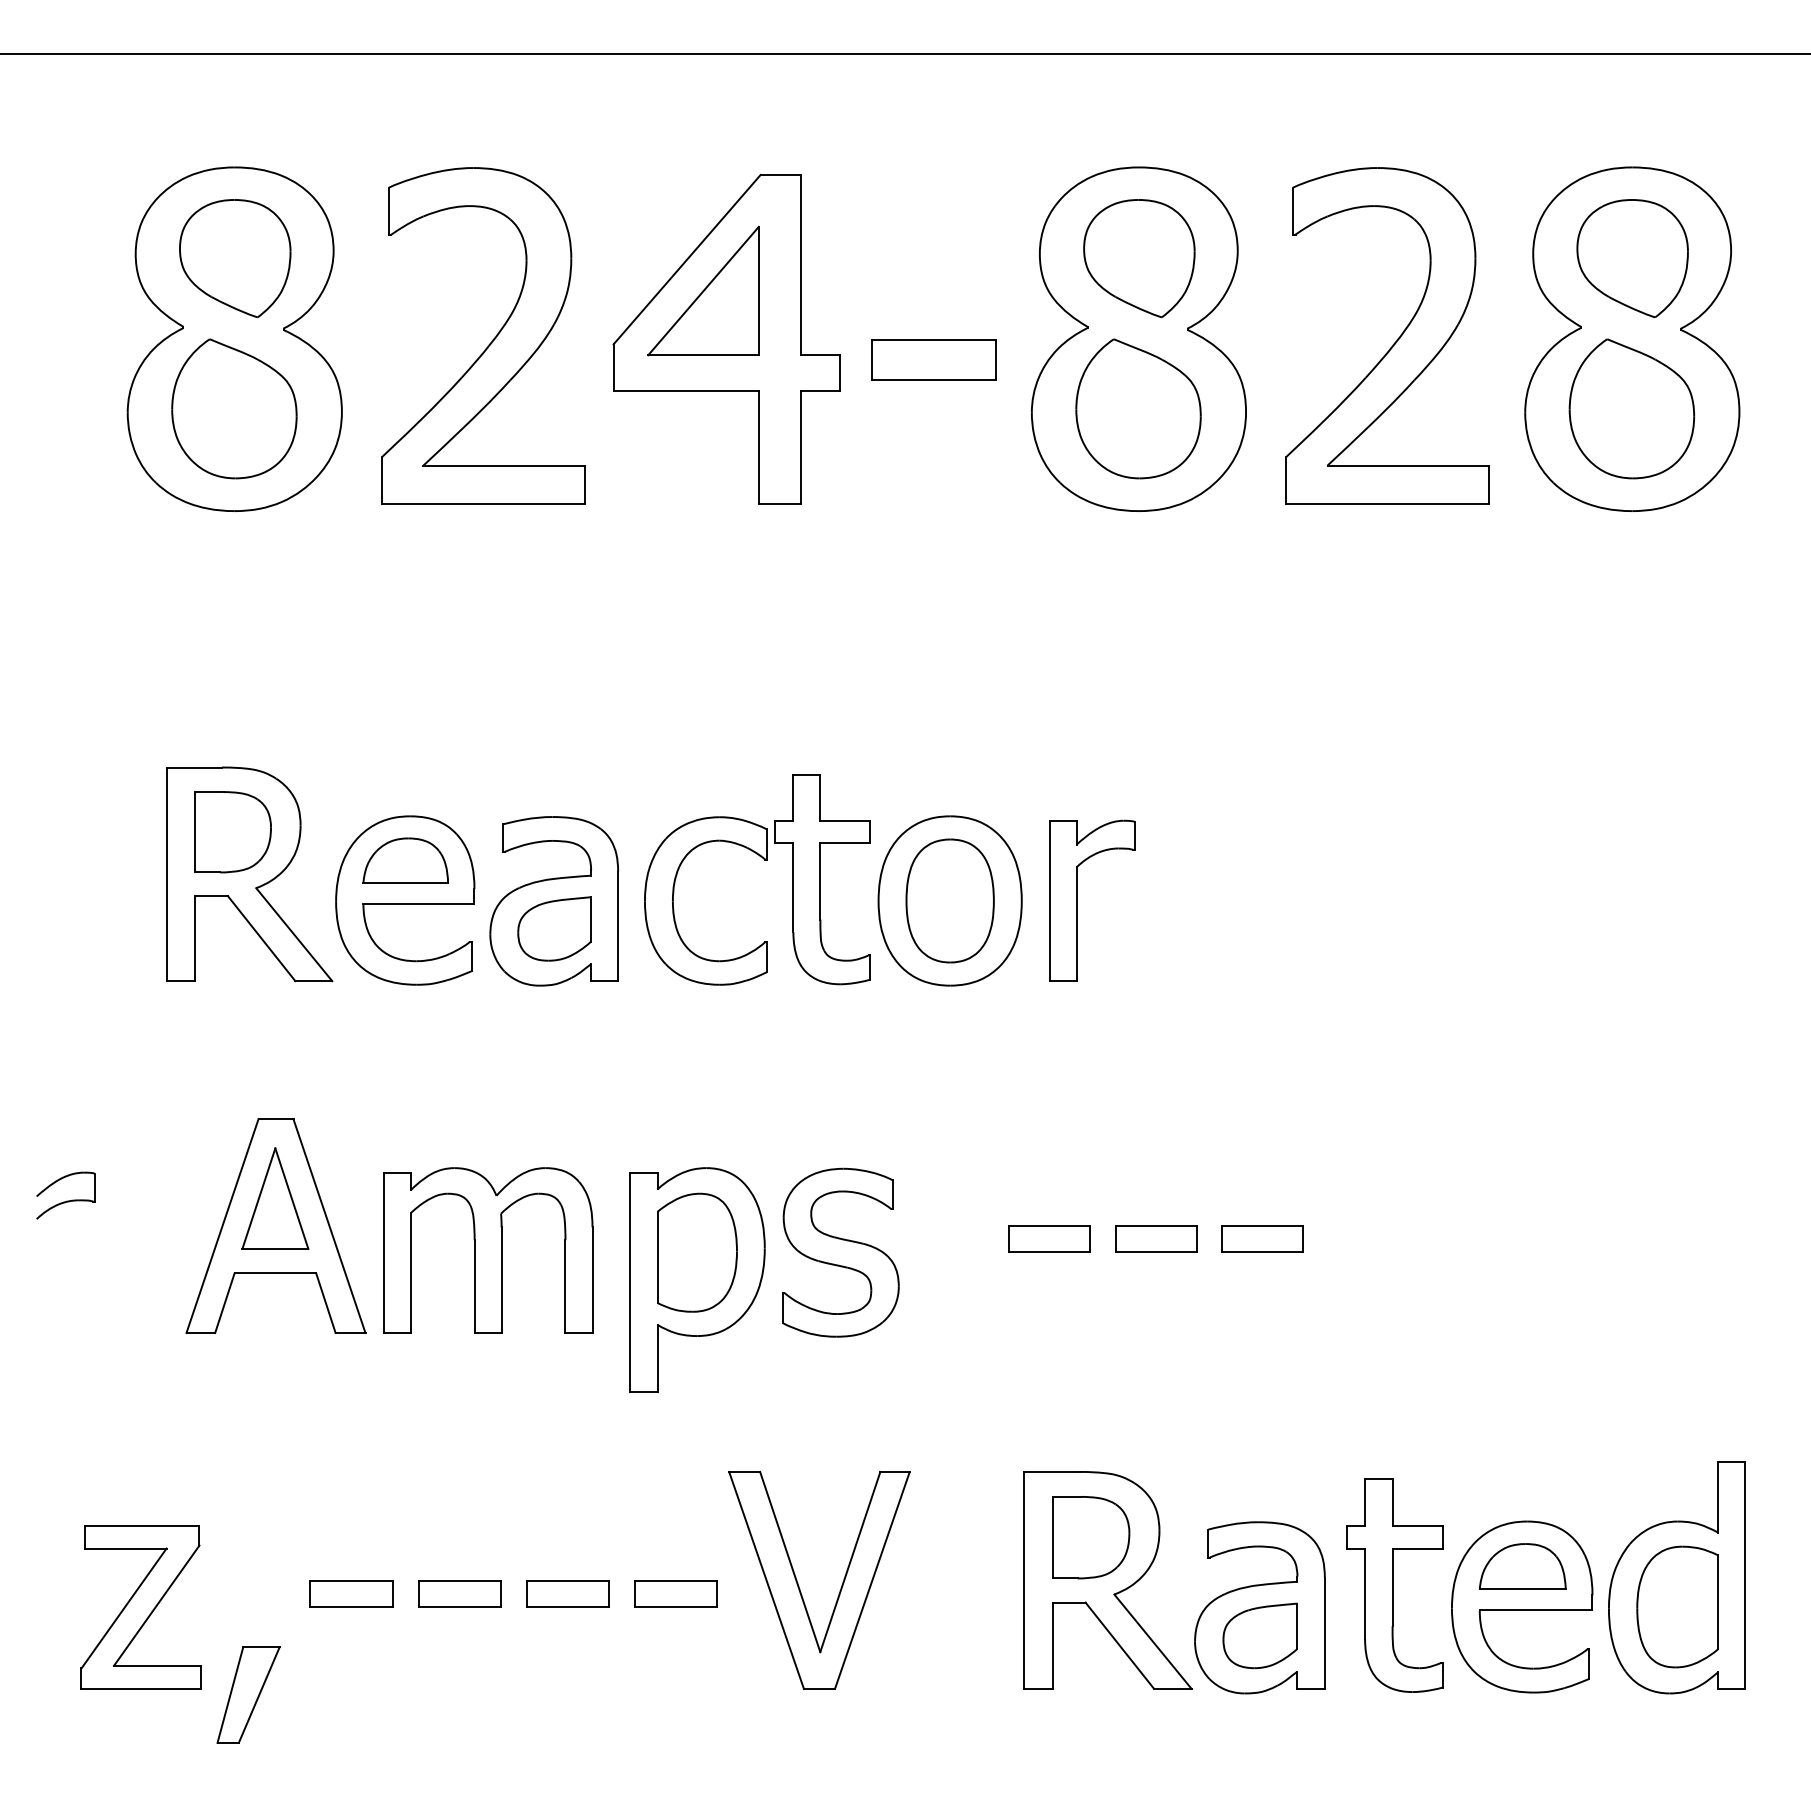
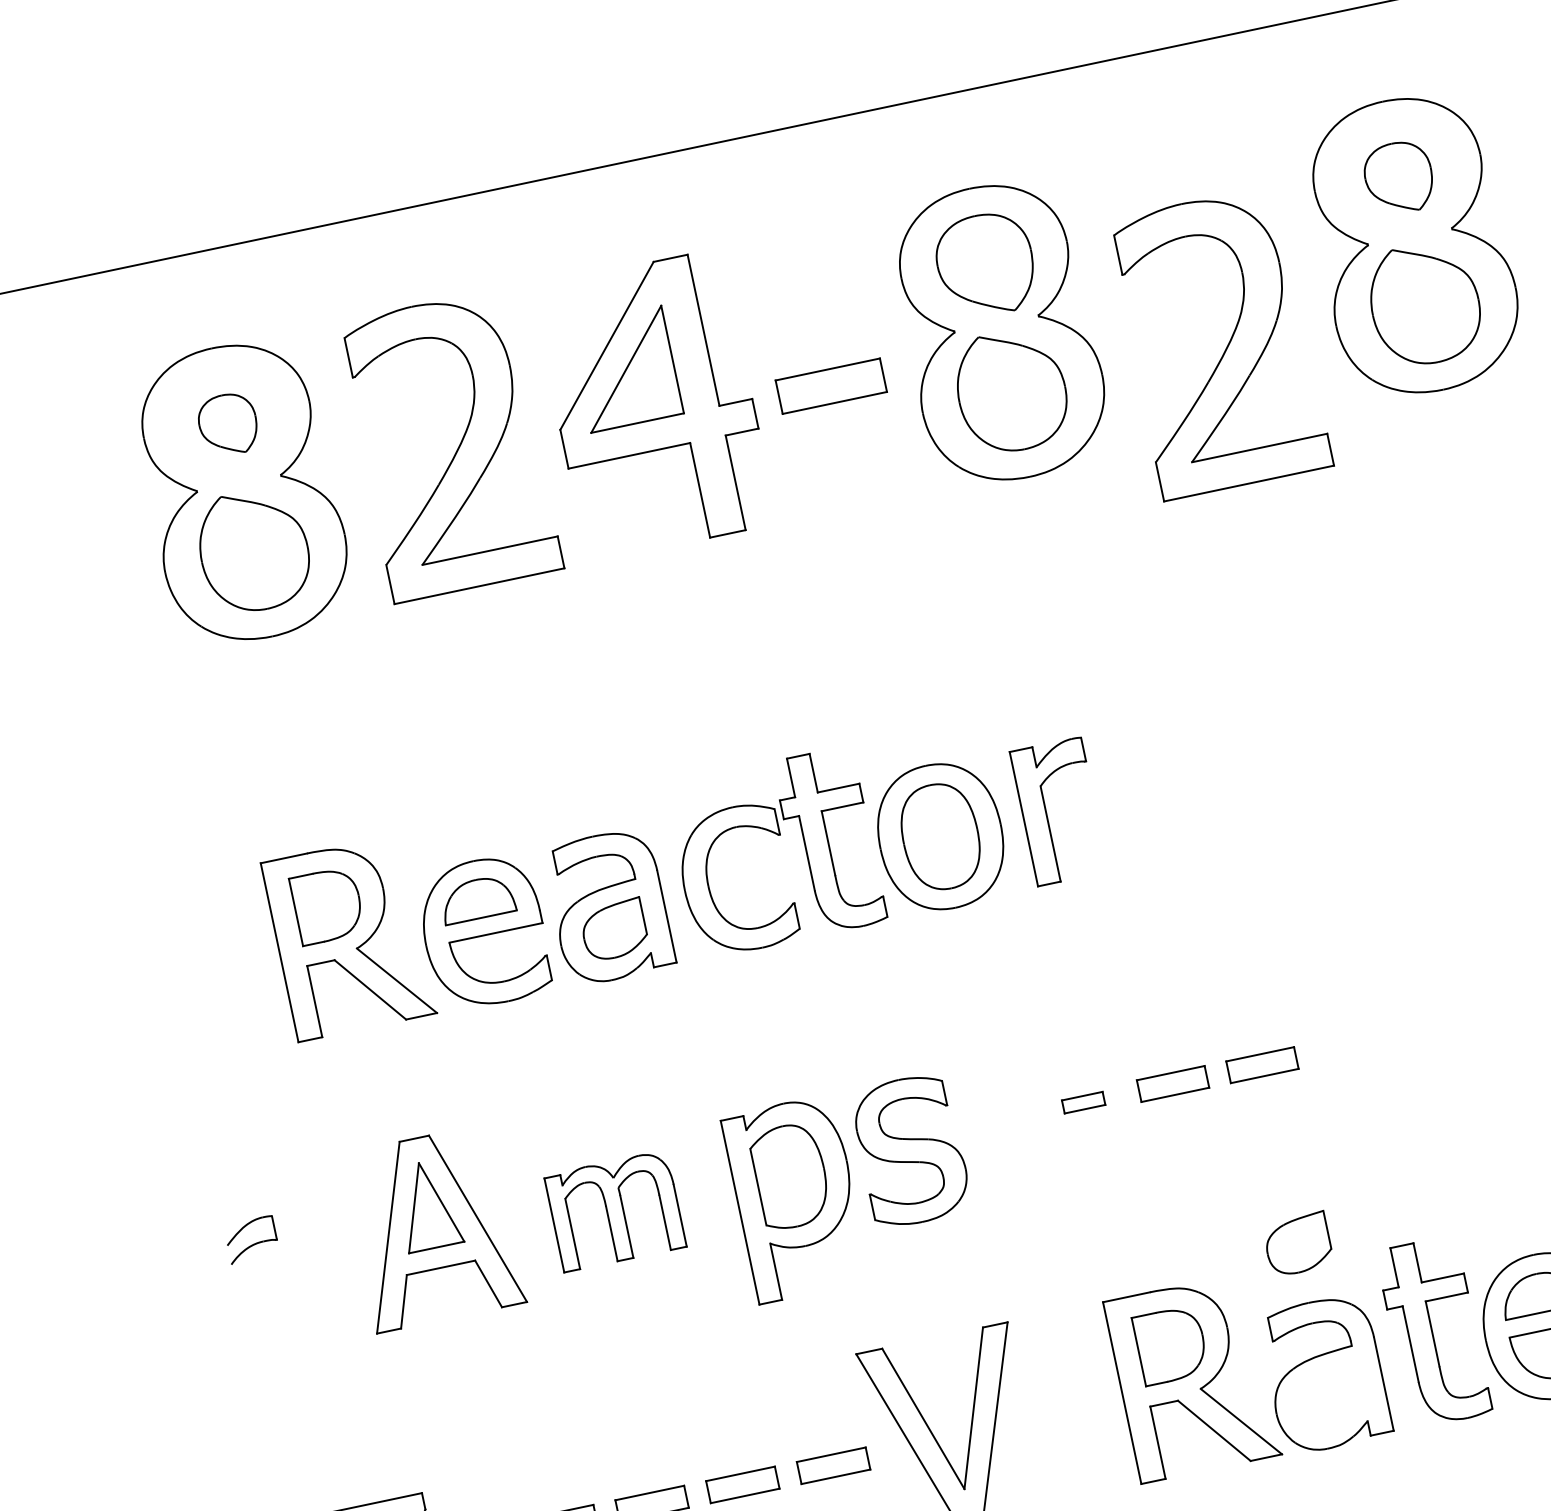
part: (235, 258) -> (228, 424), size x0.6
part: (1632, 258) -> (1398, 177), size x0.7
part: (1396, 339) -> (1227, 344), moved
part: (1049, 1238) -> (1083, 1102), size x0.6
part: (488, 1250) -> (615, 1211), size x0.7
part: (1259, 1635) -> (1297, 1244), moved

